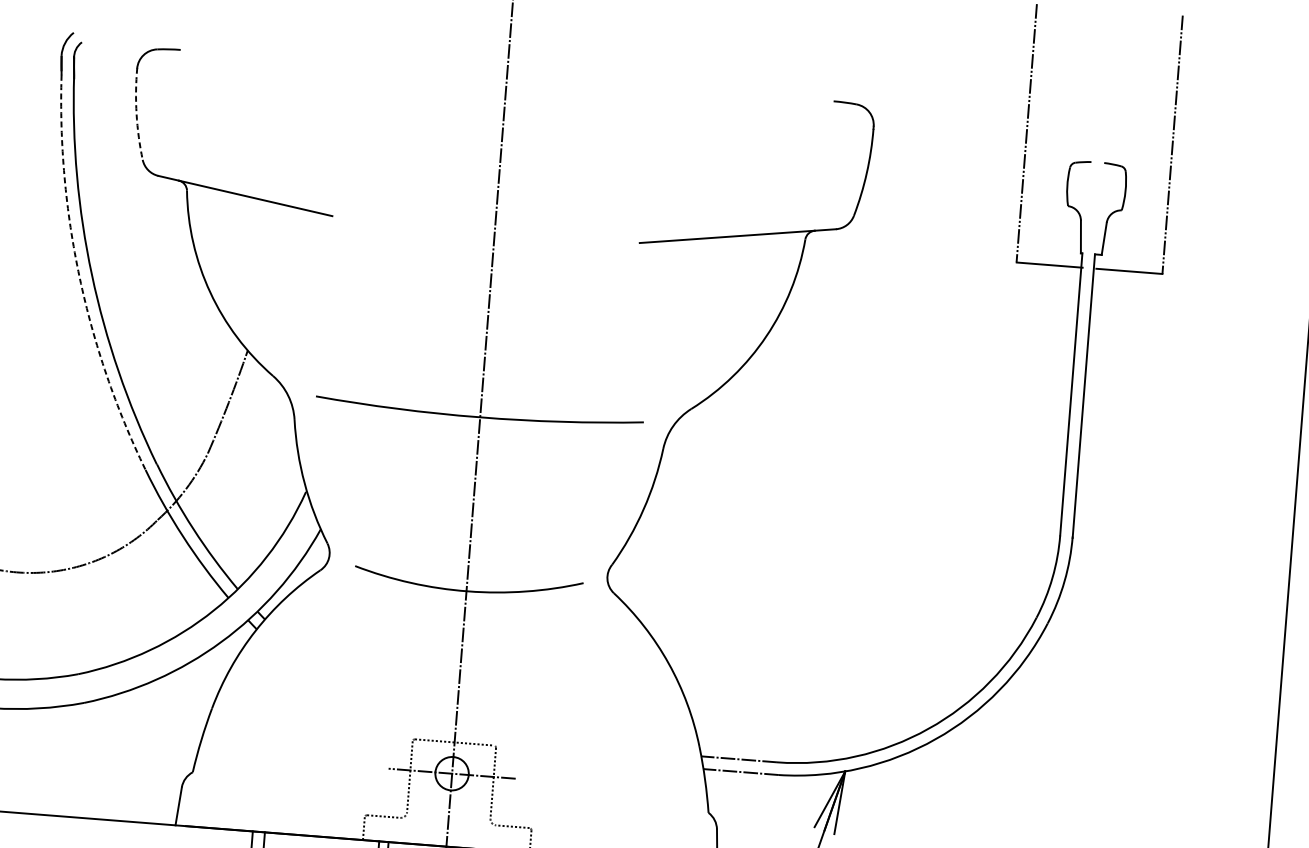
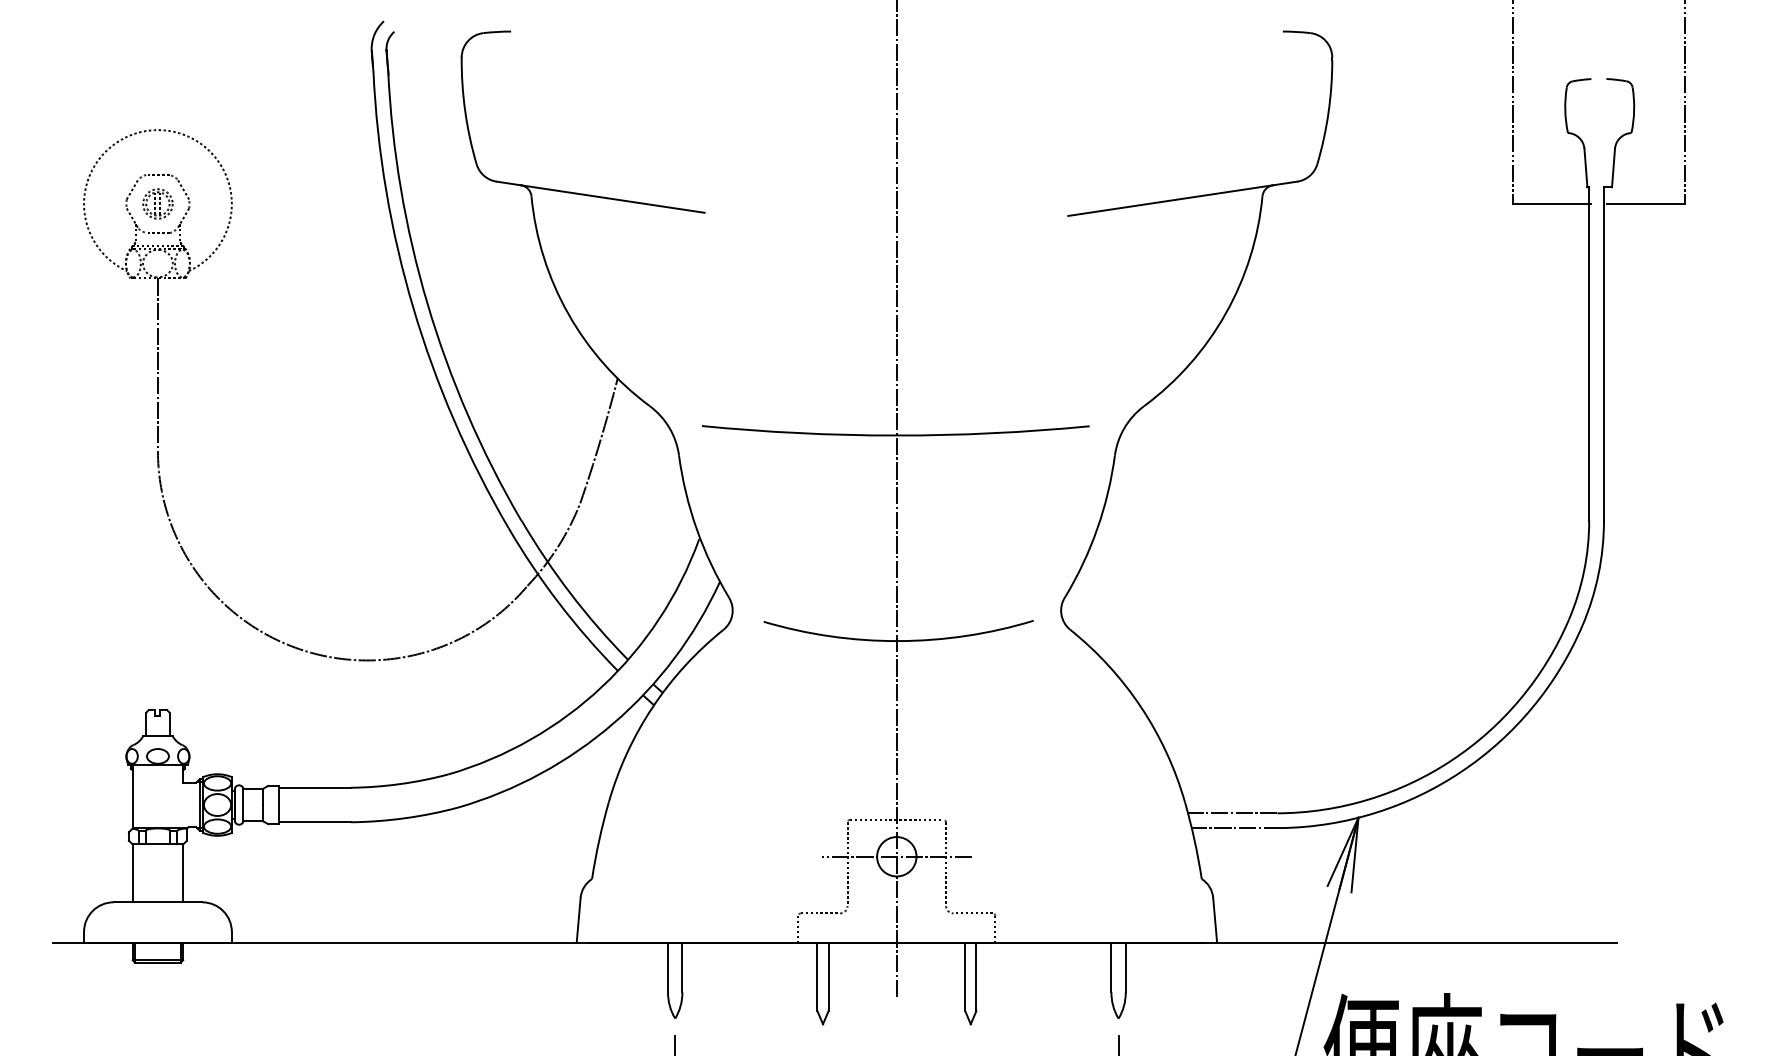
arc: (136, 114) -> (465, 111), dashed -> solid
arc: (79, 277) -> (413, 308), dashed -> solid

